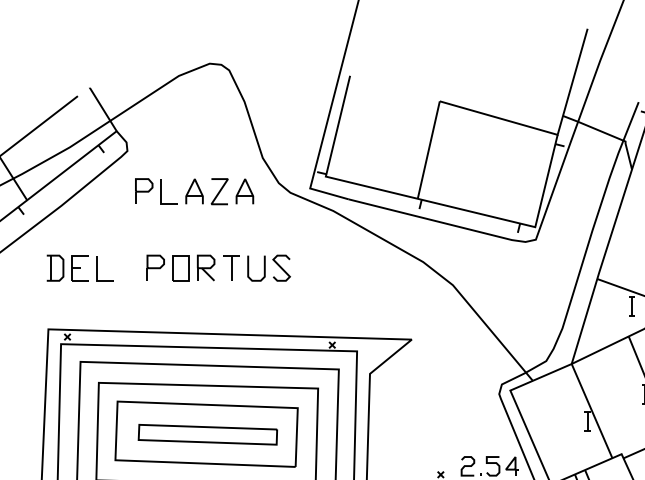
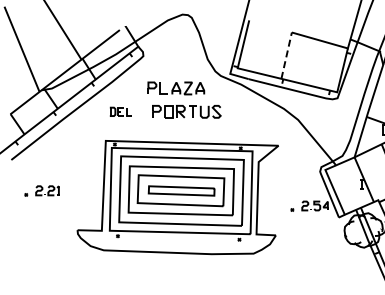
line: (428, 149) -> (286, 55), solid -> dashed
part: (194, 191) -> (176, 88), moved
part: (79, 267) -> (120, 111), size x0.7

